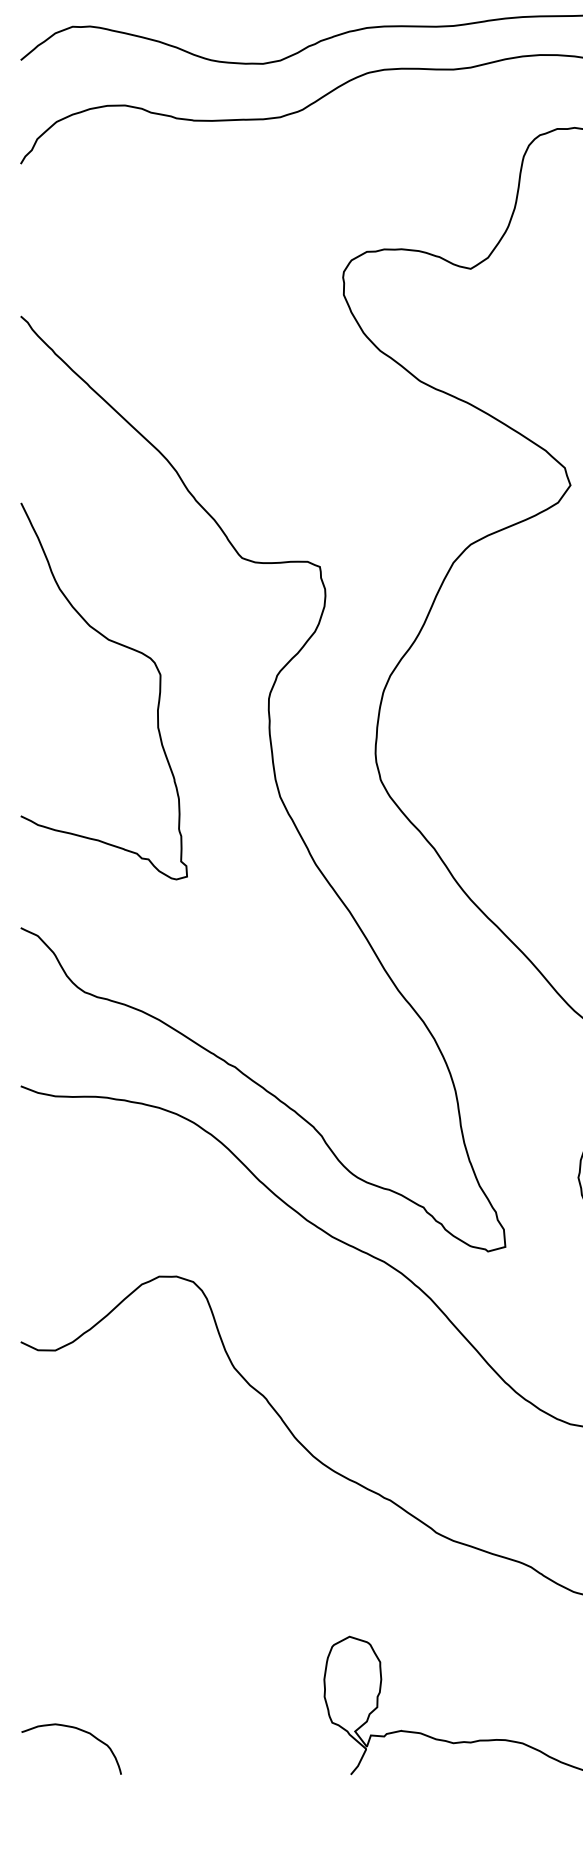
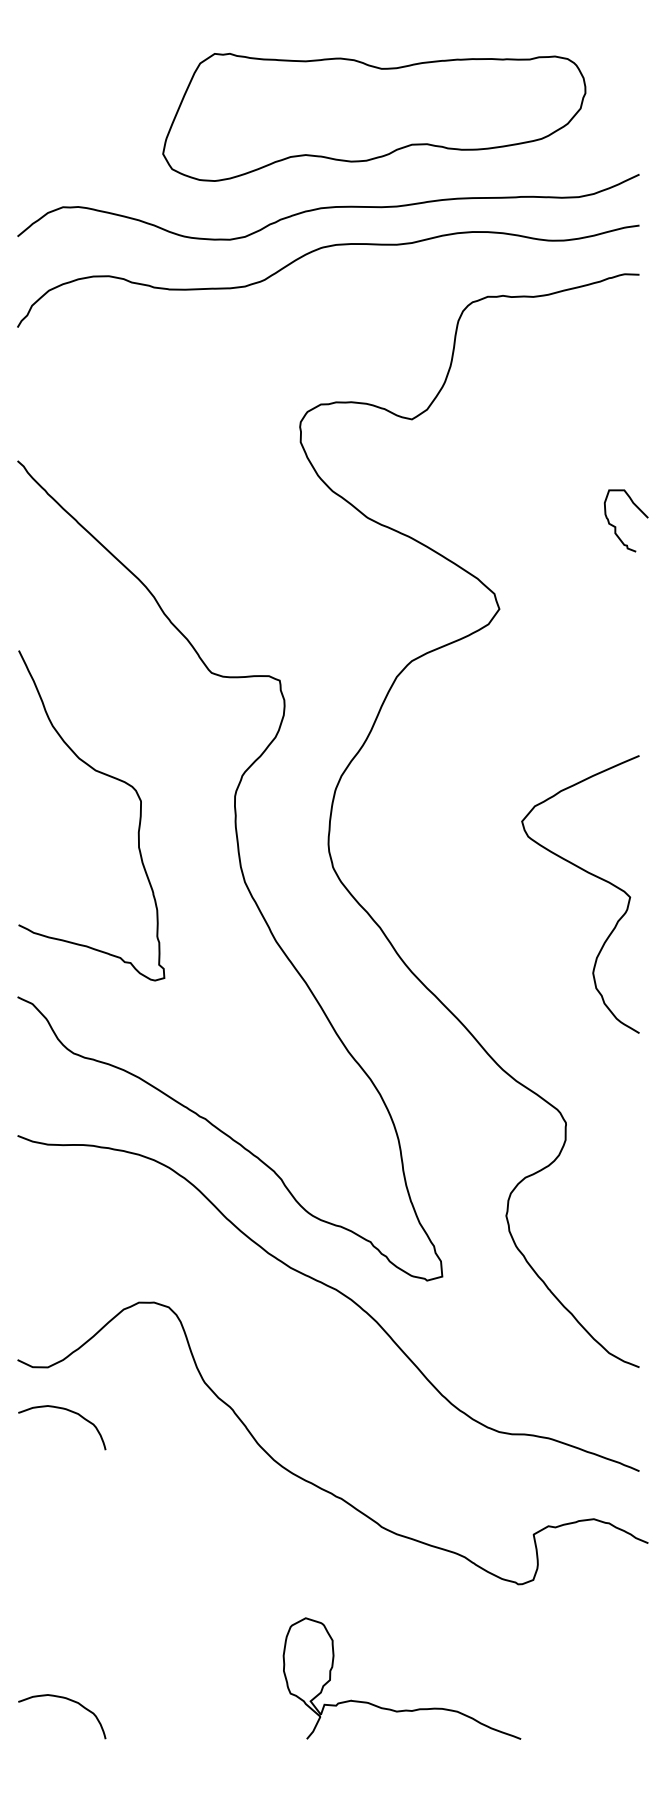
curve: (122, 646) -> (107, 776), moved
curve: (78, 1400) -> (68, 1411), added

